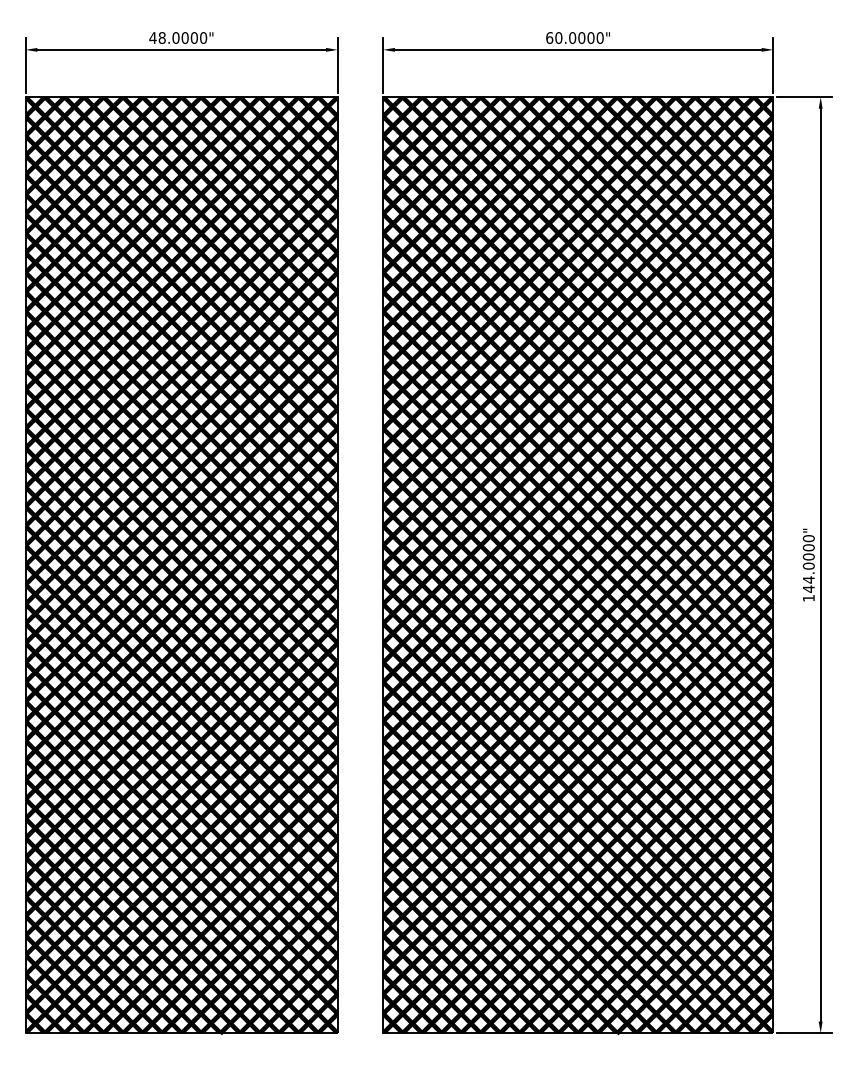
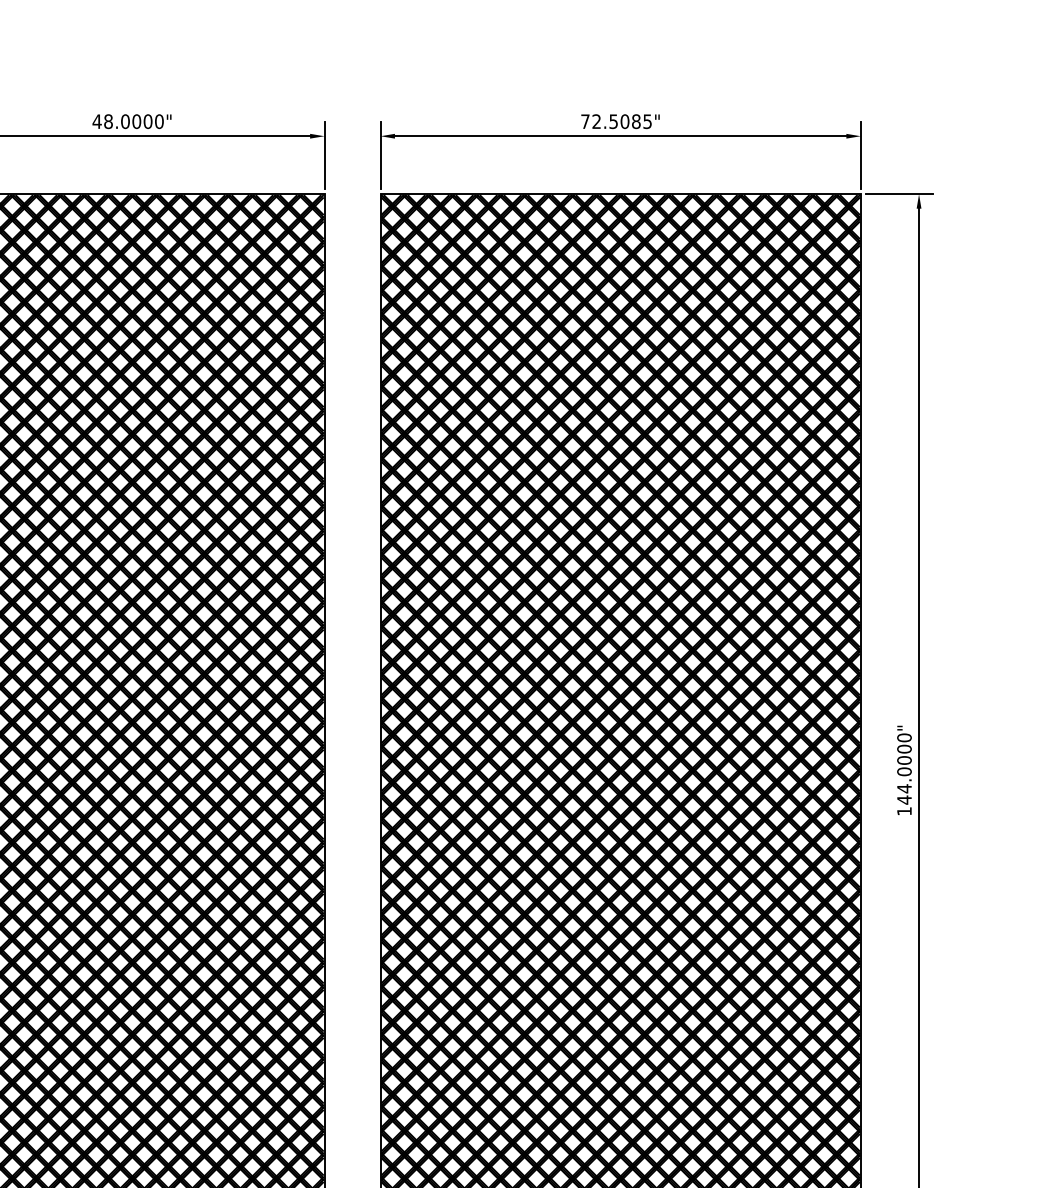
text: (574, 37) -> (616, 121), 60.0000" -> 72.5085"

